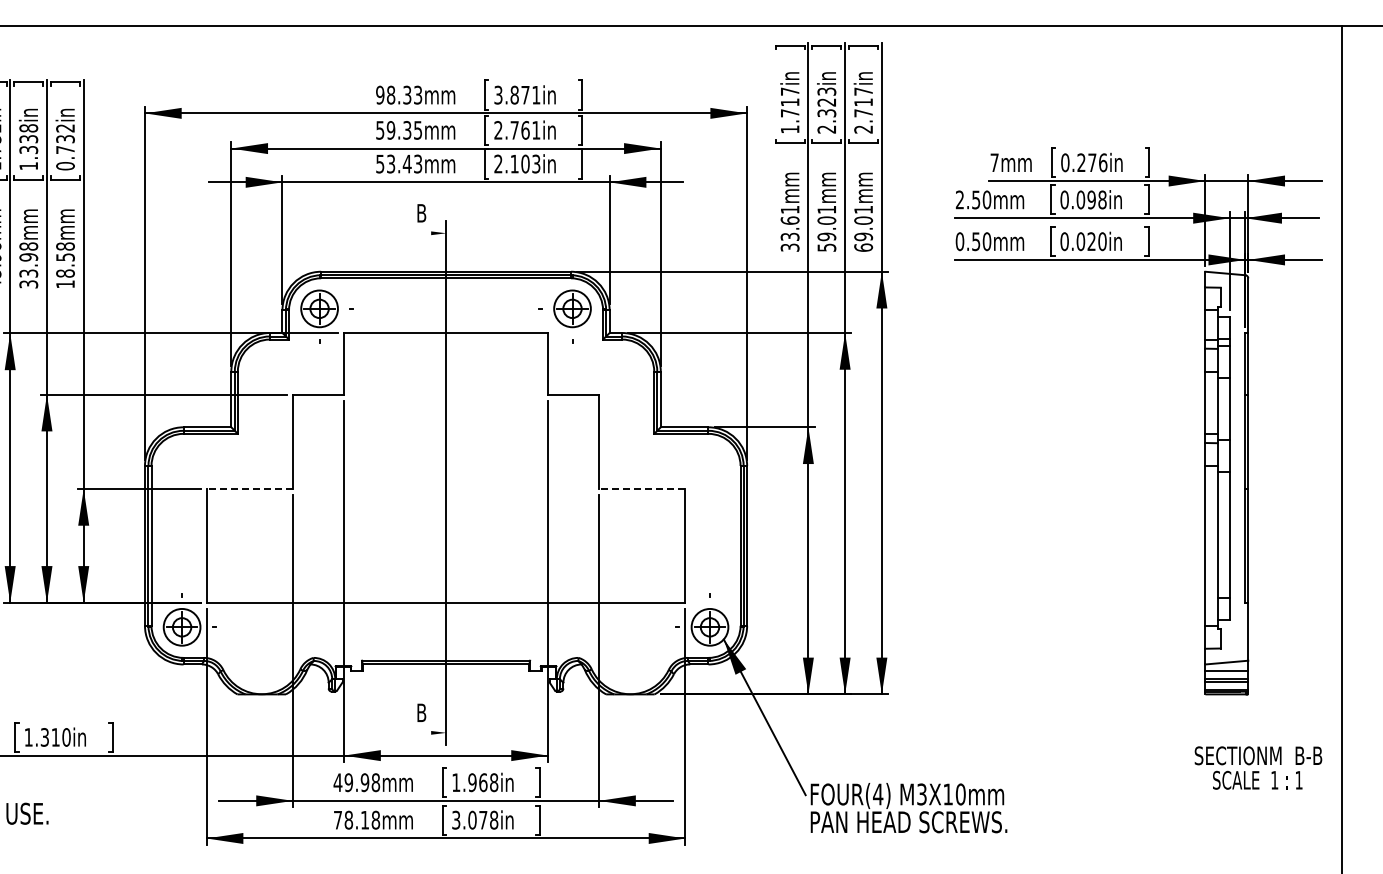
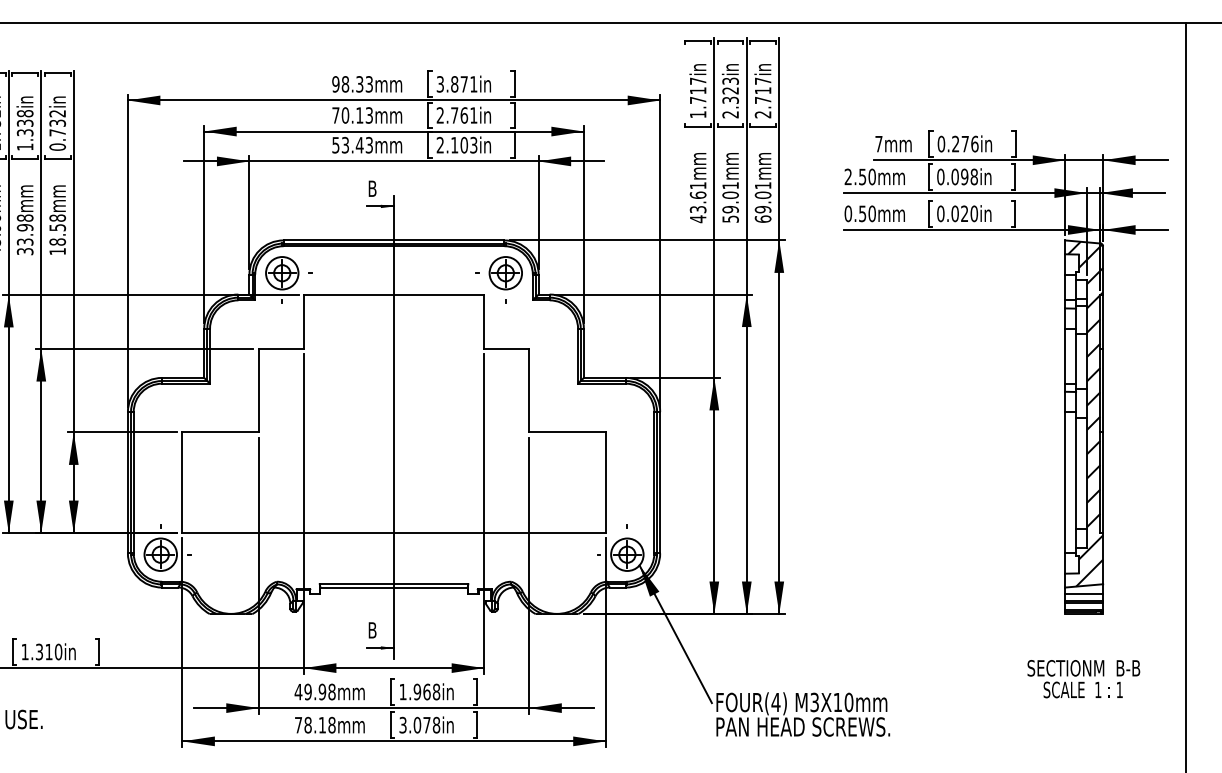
text: (399, 130) -> (352, 115), 59.35mm -> 70.13mm
line: (430, 233) -> (380, 206), added
text: (789, 247) -> (697, 219), 33.61mm -> 43.61mm
hatch: (1228, 468) -> (1085, 414), added
line: (249, 488) -> (220, 432), dashed -> solid
line: (641, 488) -> (566, 432), dashed -> solid
line: (430, 732) -> (380, 647), added
text: (1258, 767) -> (1083, 678), moved

